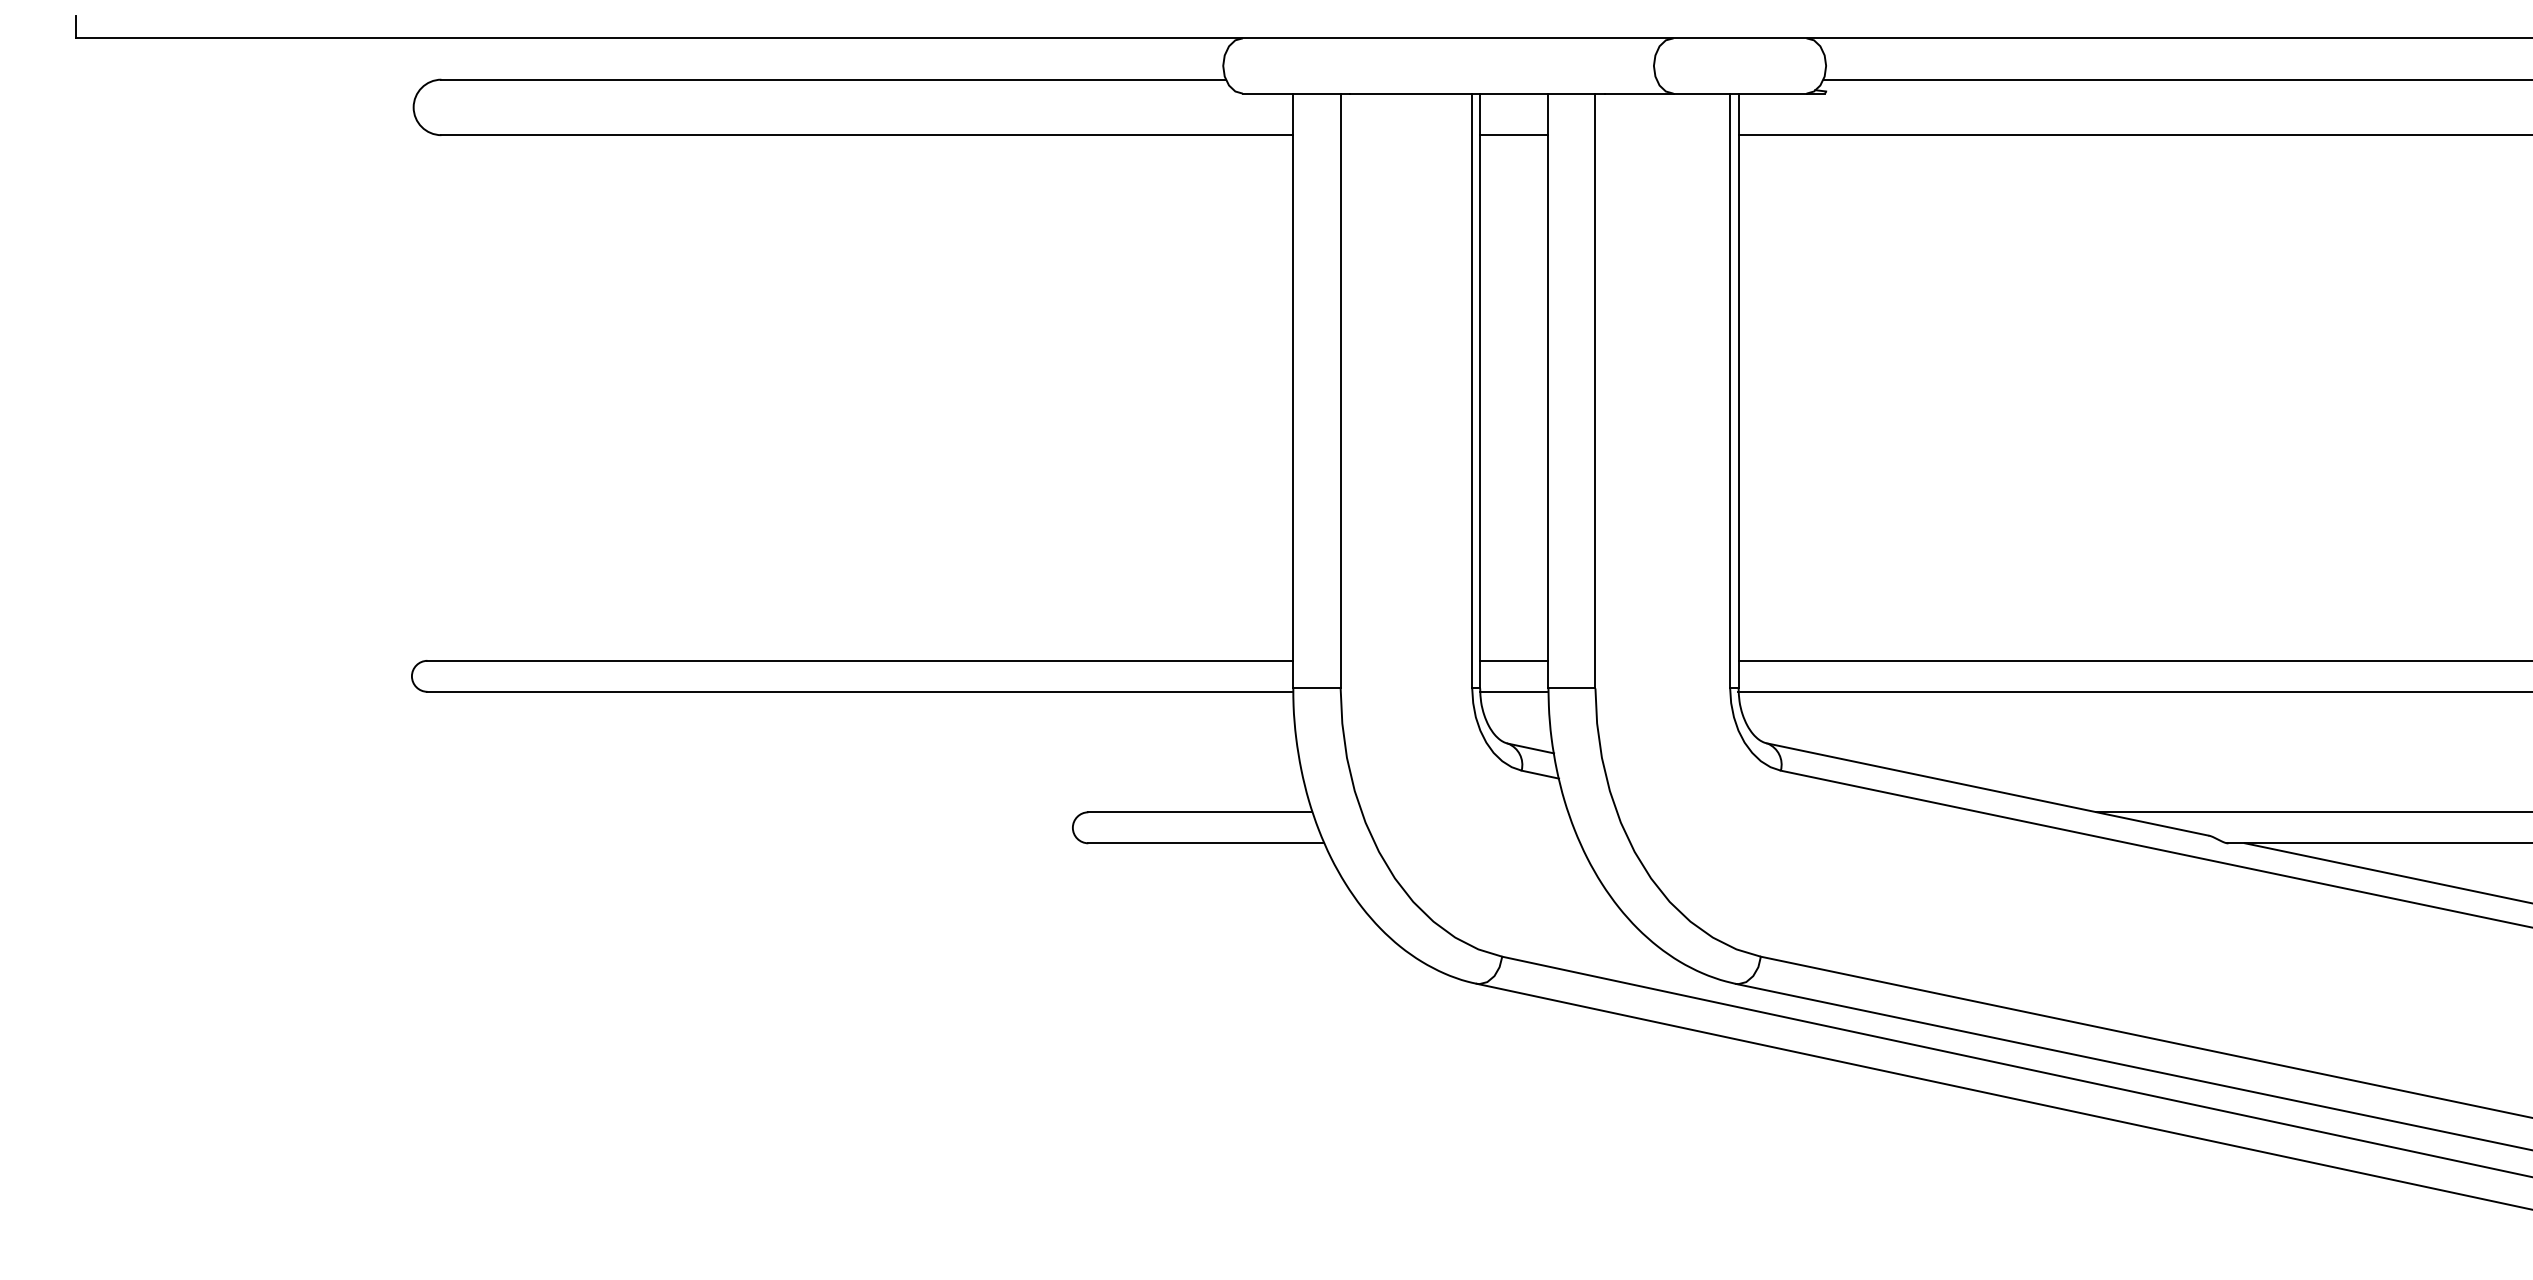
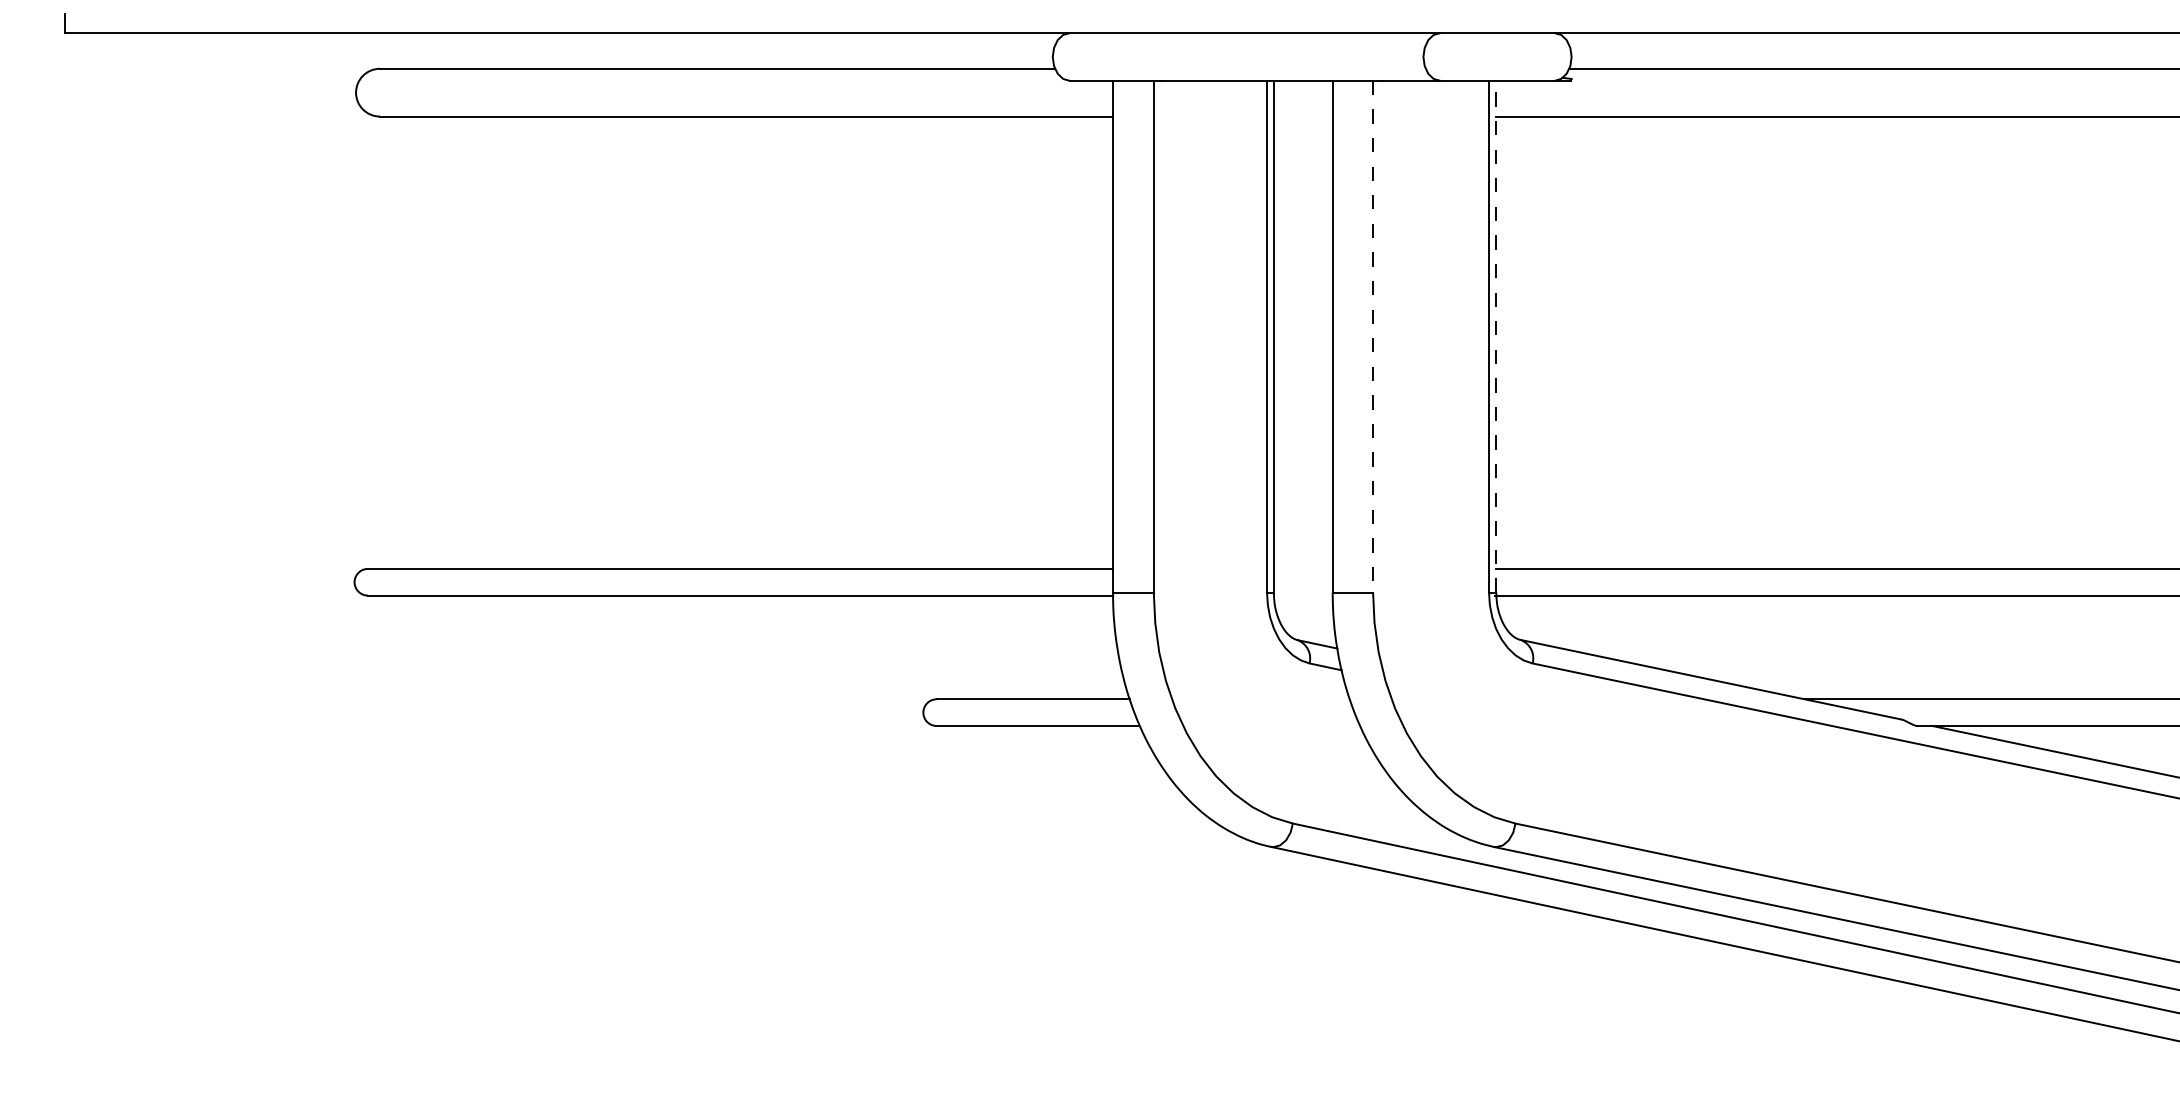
line: (1514, 135) -> (1303, 116), removed
line: (1738, 390) -> (1496, 336), solid -> dashed
line: (1595, 391) -> (1373, 337), solid -> dashed
line: (1514, 660) -> (1303, 568), removed
line: (1513, 691) -> (1302, 595), removed

